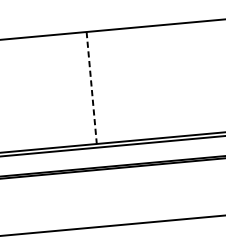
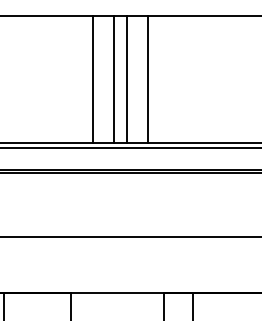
line: (139, 83) -> (147, 79), added
line: (120, 85) -> (126, 79), added
line: (110, 86) -> (114, 79), added
line: (91, 87) -> (93, 79), dashed -> solid

